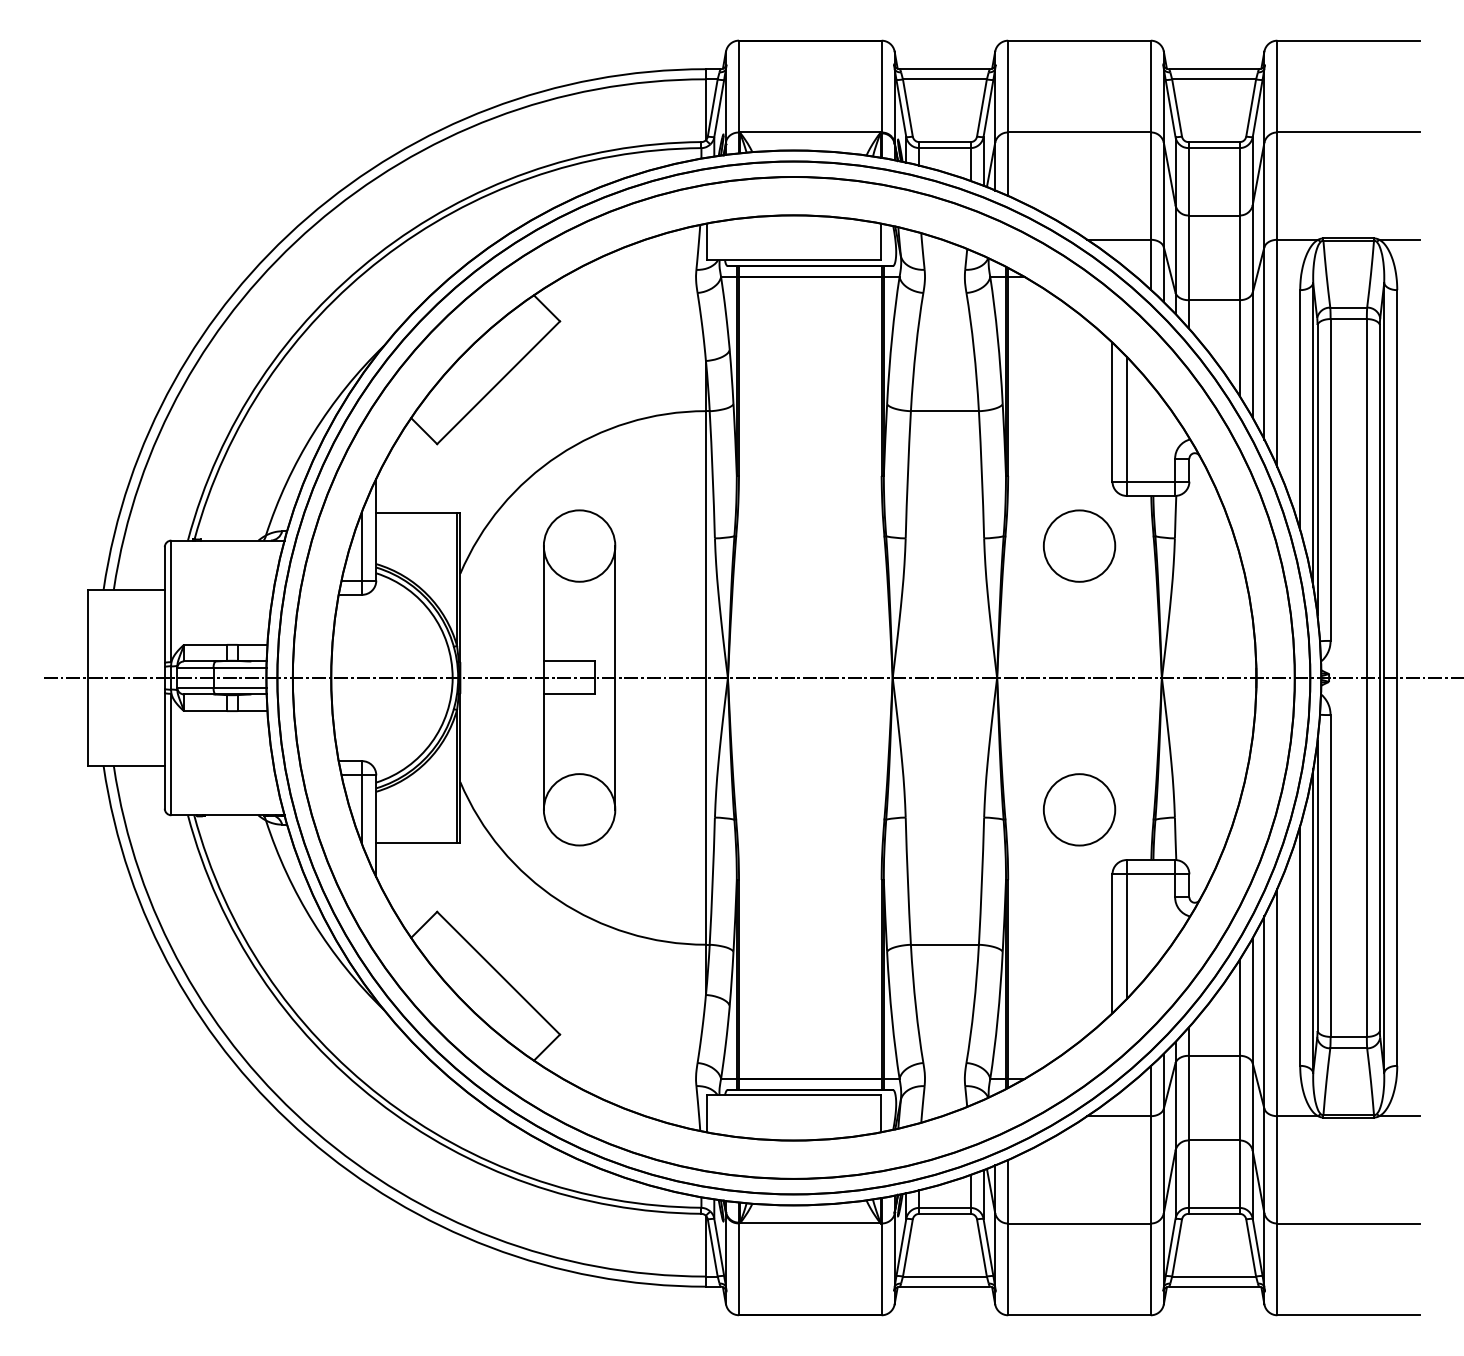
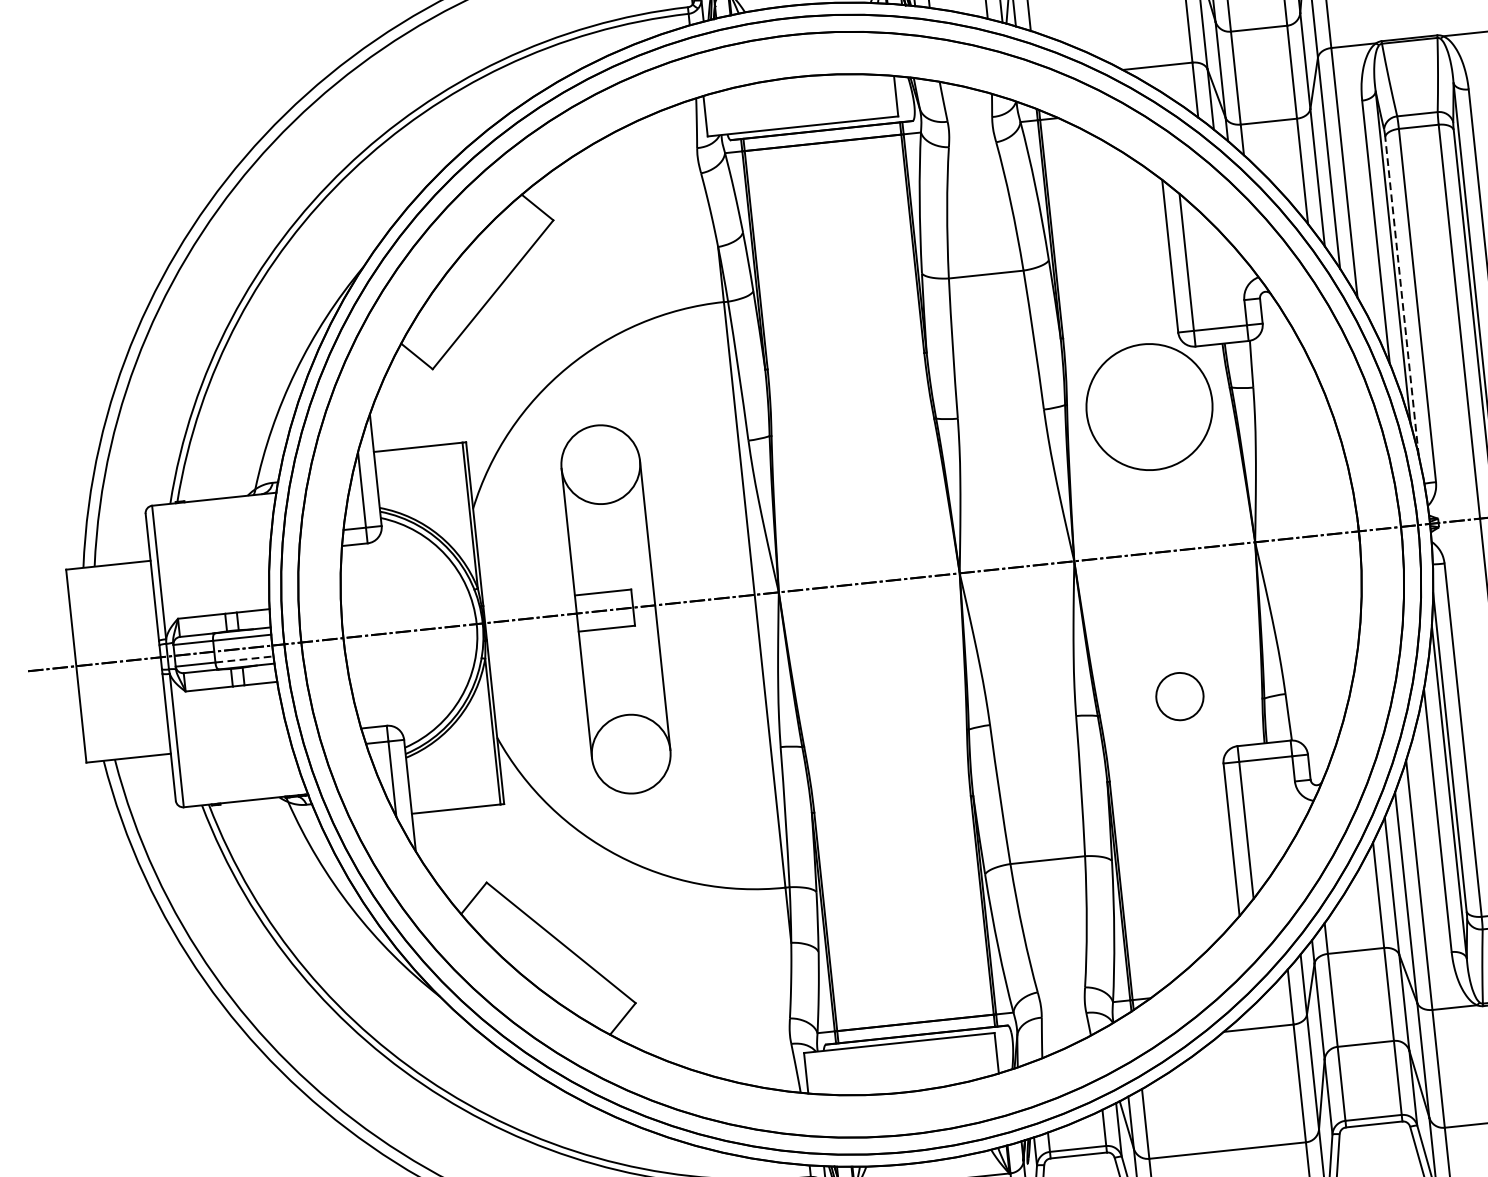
line: (1317, 469) -> (1401, 295), solid -> dashed
circle: (1079, 545) -> (1149, 406), size x1.6
line: (240, 687) -> (244, 659), solid -> dashed
circle: (1079, 809) -> (1179, 696), size x0.6

